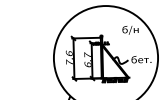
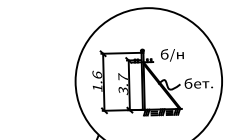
text: (130, 30) -> (172, 55), moved
text: (69, 62) -> (97, 87), 7.6 -> 1.6
text: (87, 64) -> (123, 90), 6.7 -> 3.7

